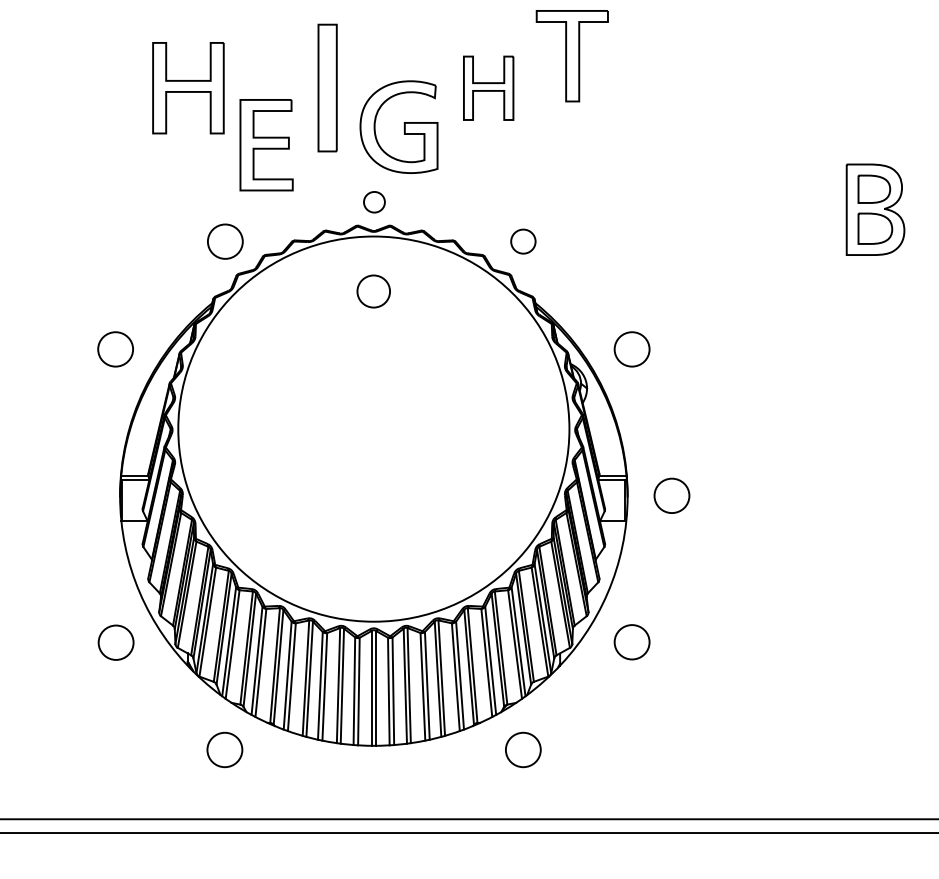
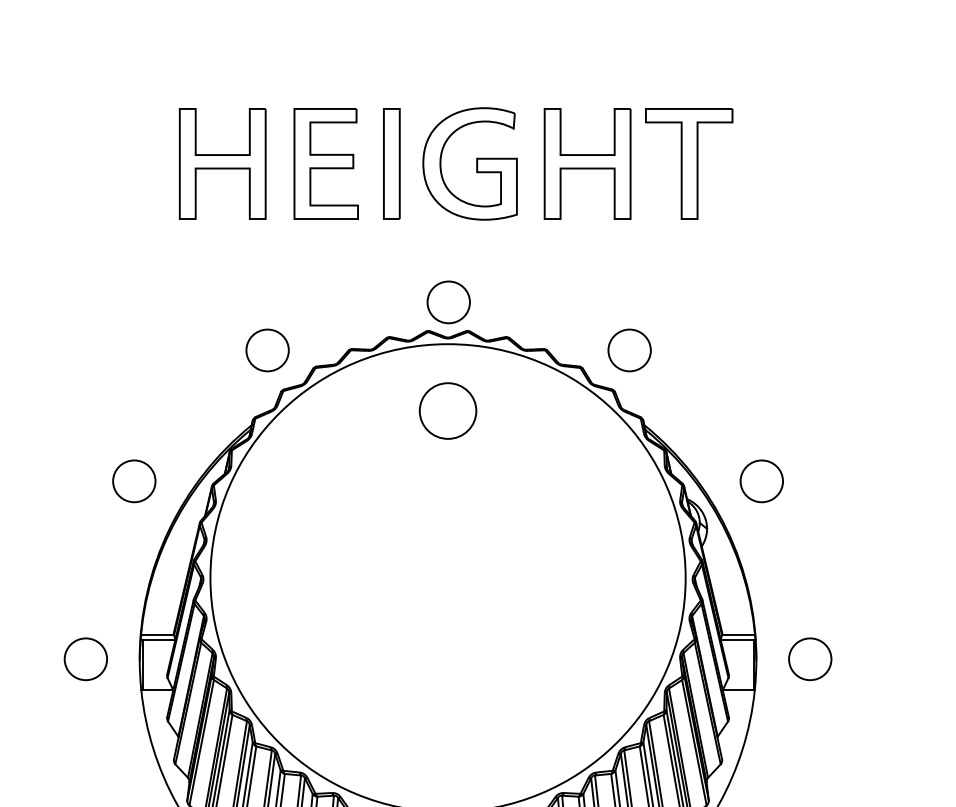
part: (571, 56) -> (688, 164), moved
part: (327, 88) -> (391, 164), size x0.71
part: (488, 88) -> (587, 164), size x1.43
part: (398, 126) -> (469, 163), moved
part: (266, 145) -> (326, 164), moved
part: (374, 202) -> (448, 302), size x1.67
part: (523, 241) -> (629, 350), size x1.43
part: (373, 291) -> (447, 410), size x1.43
part: (75, 495) -> (85, 658), added

